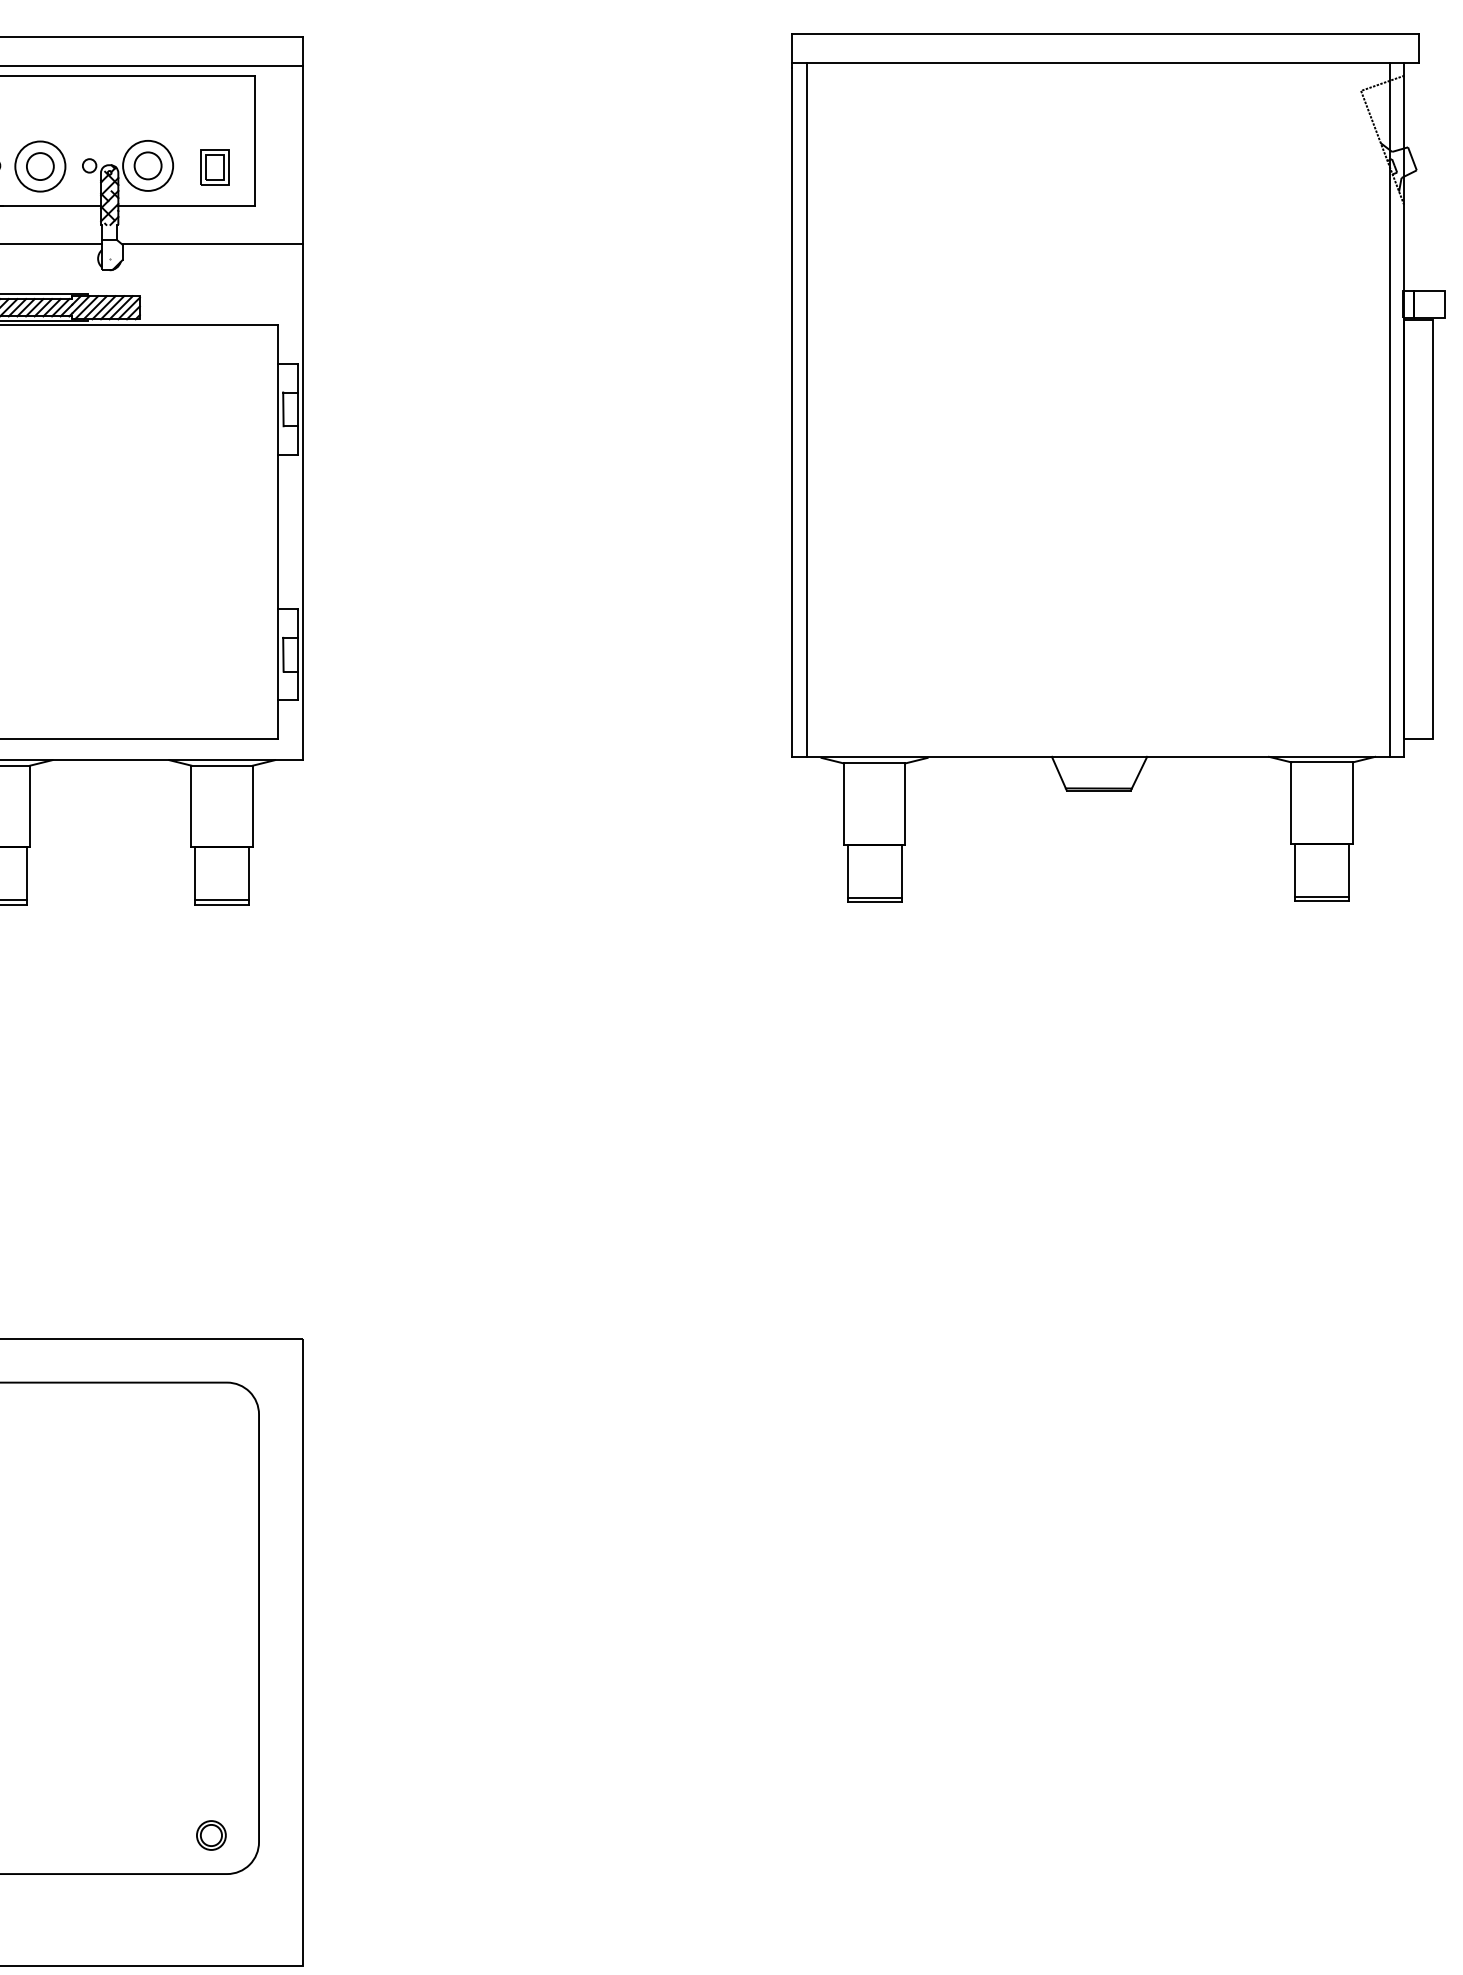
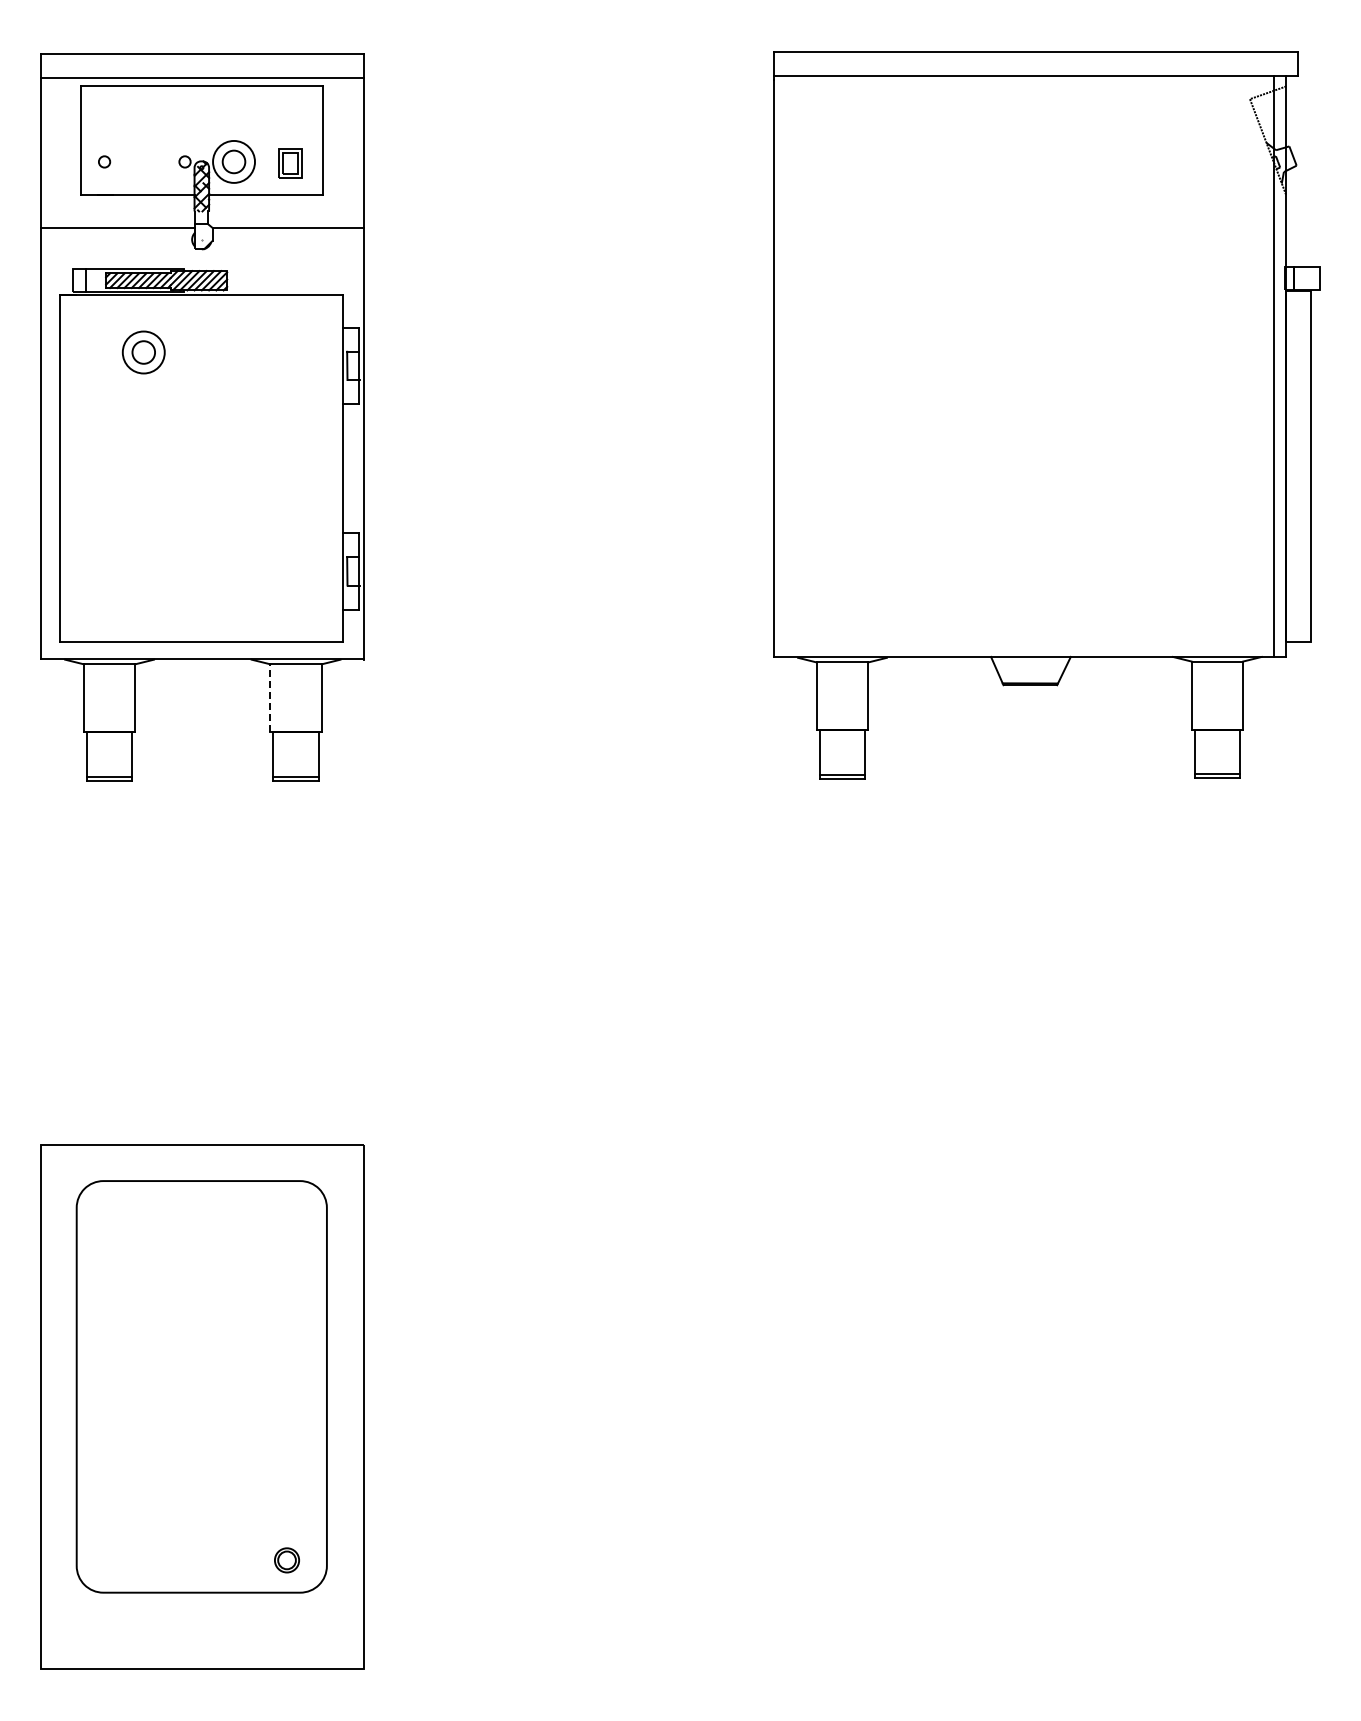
part: (40, 166) -> (143, 352), moved
line: (806, 408) -> (785, 365), removed
line: (191, 805) -> (270, 697), solid -> dashed

